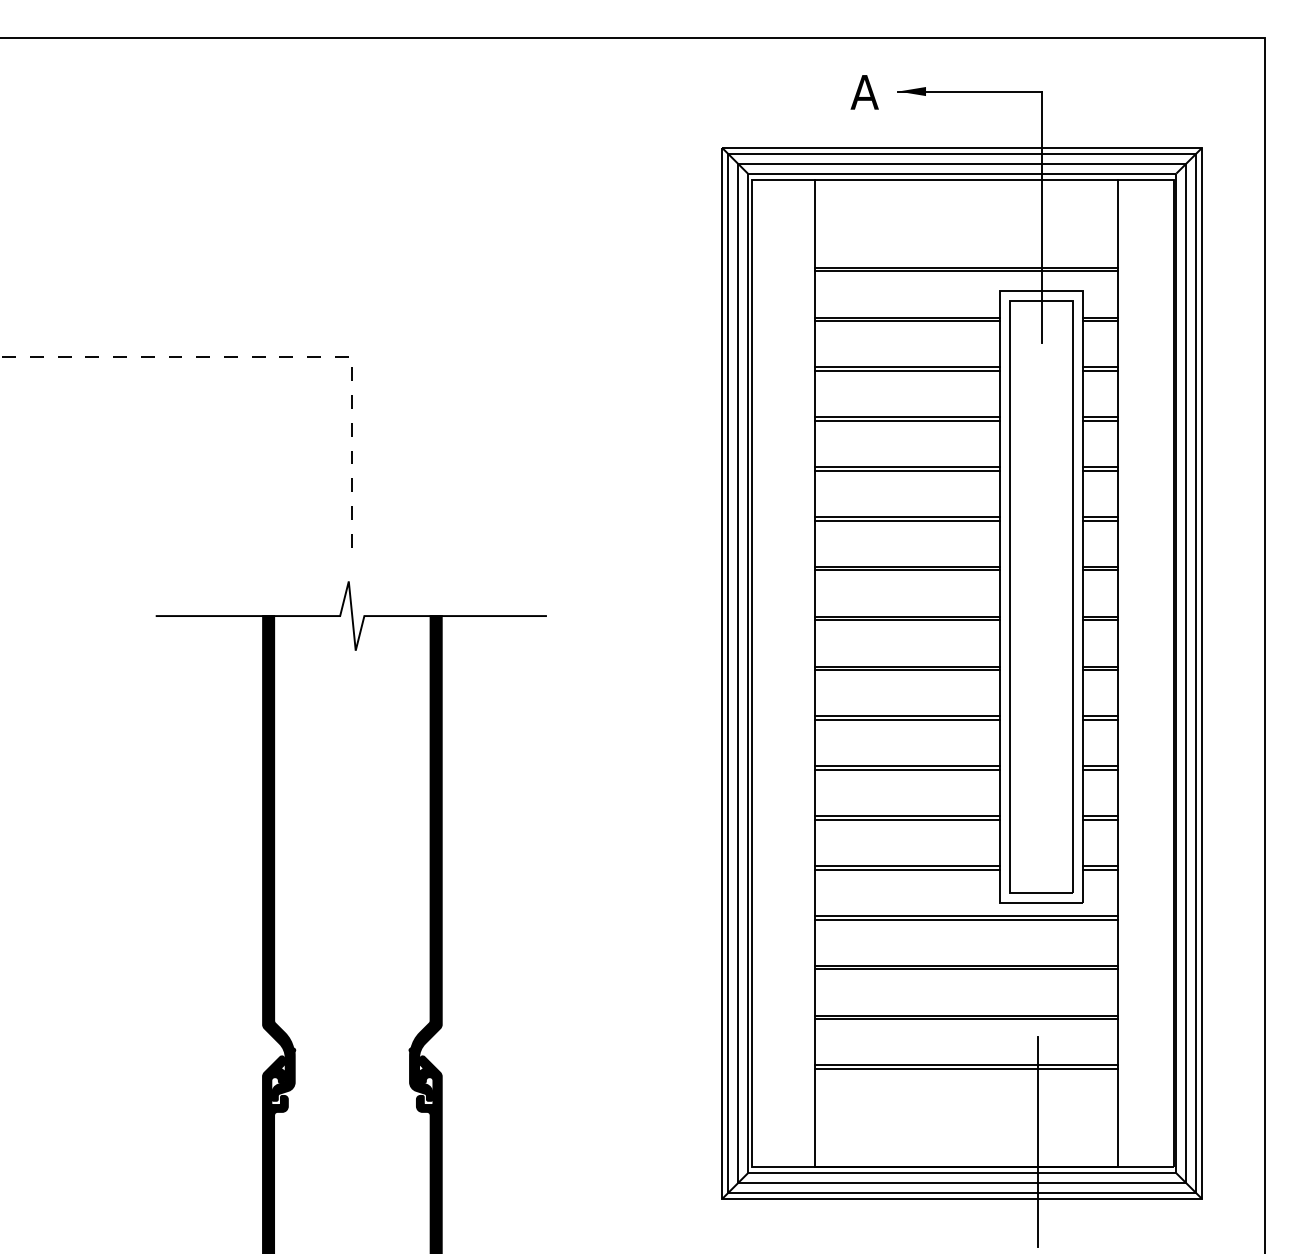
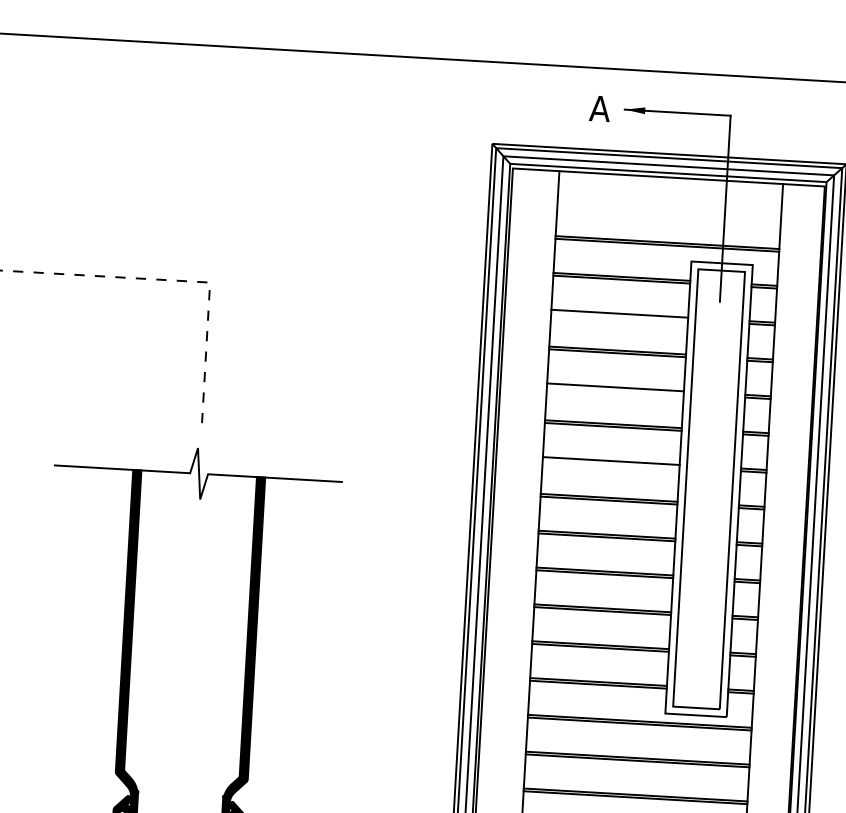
line: (907, 371) -> (619, 316), removed
line: (907, 470) -> (615, 389), removed
line: (907, 570) -> (611, 463), removed

